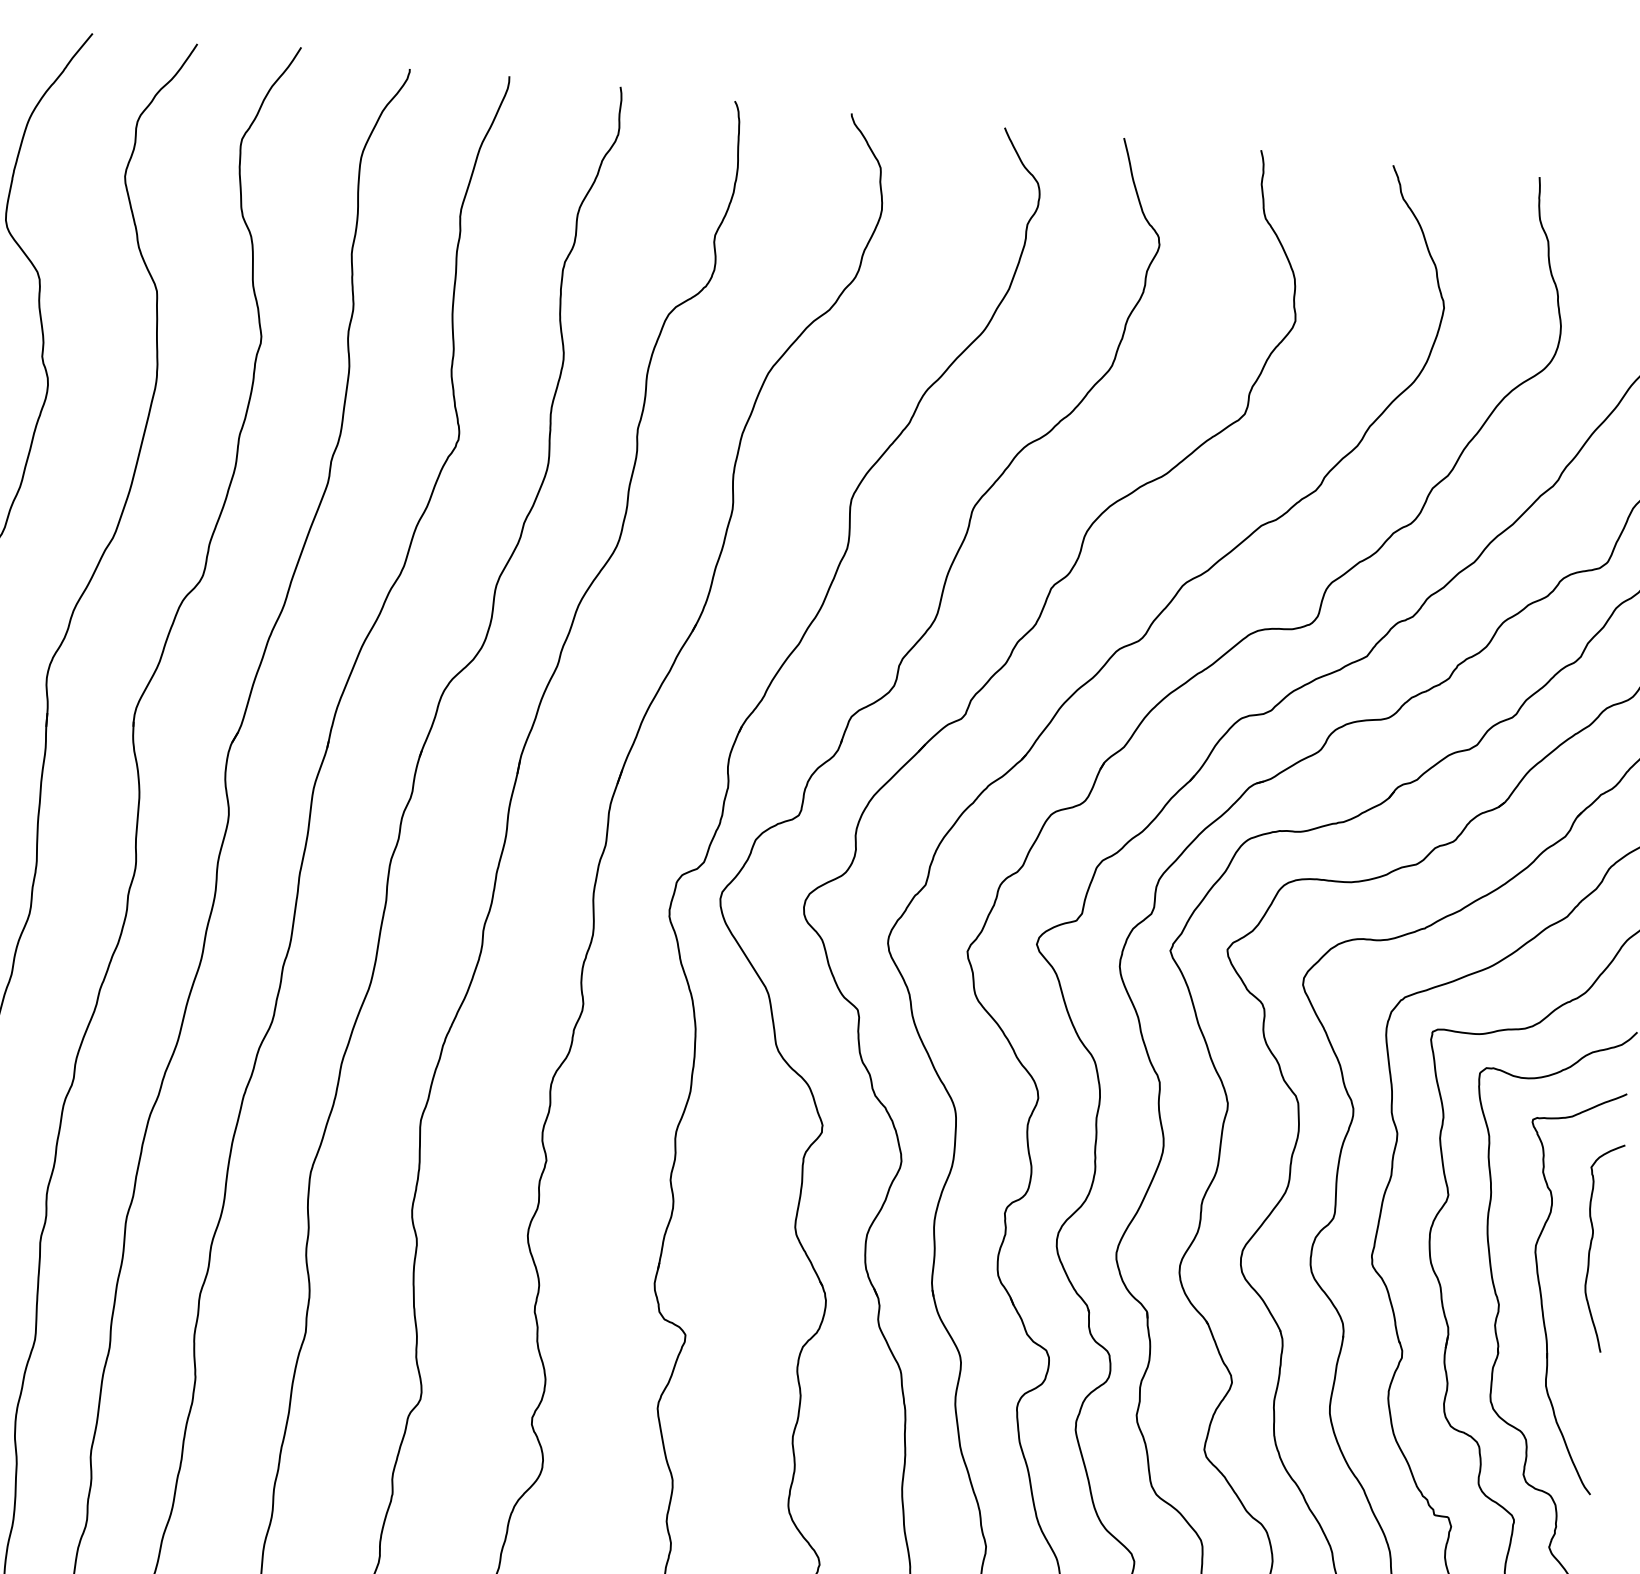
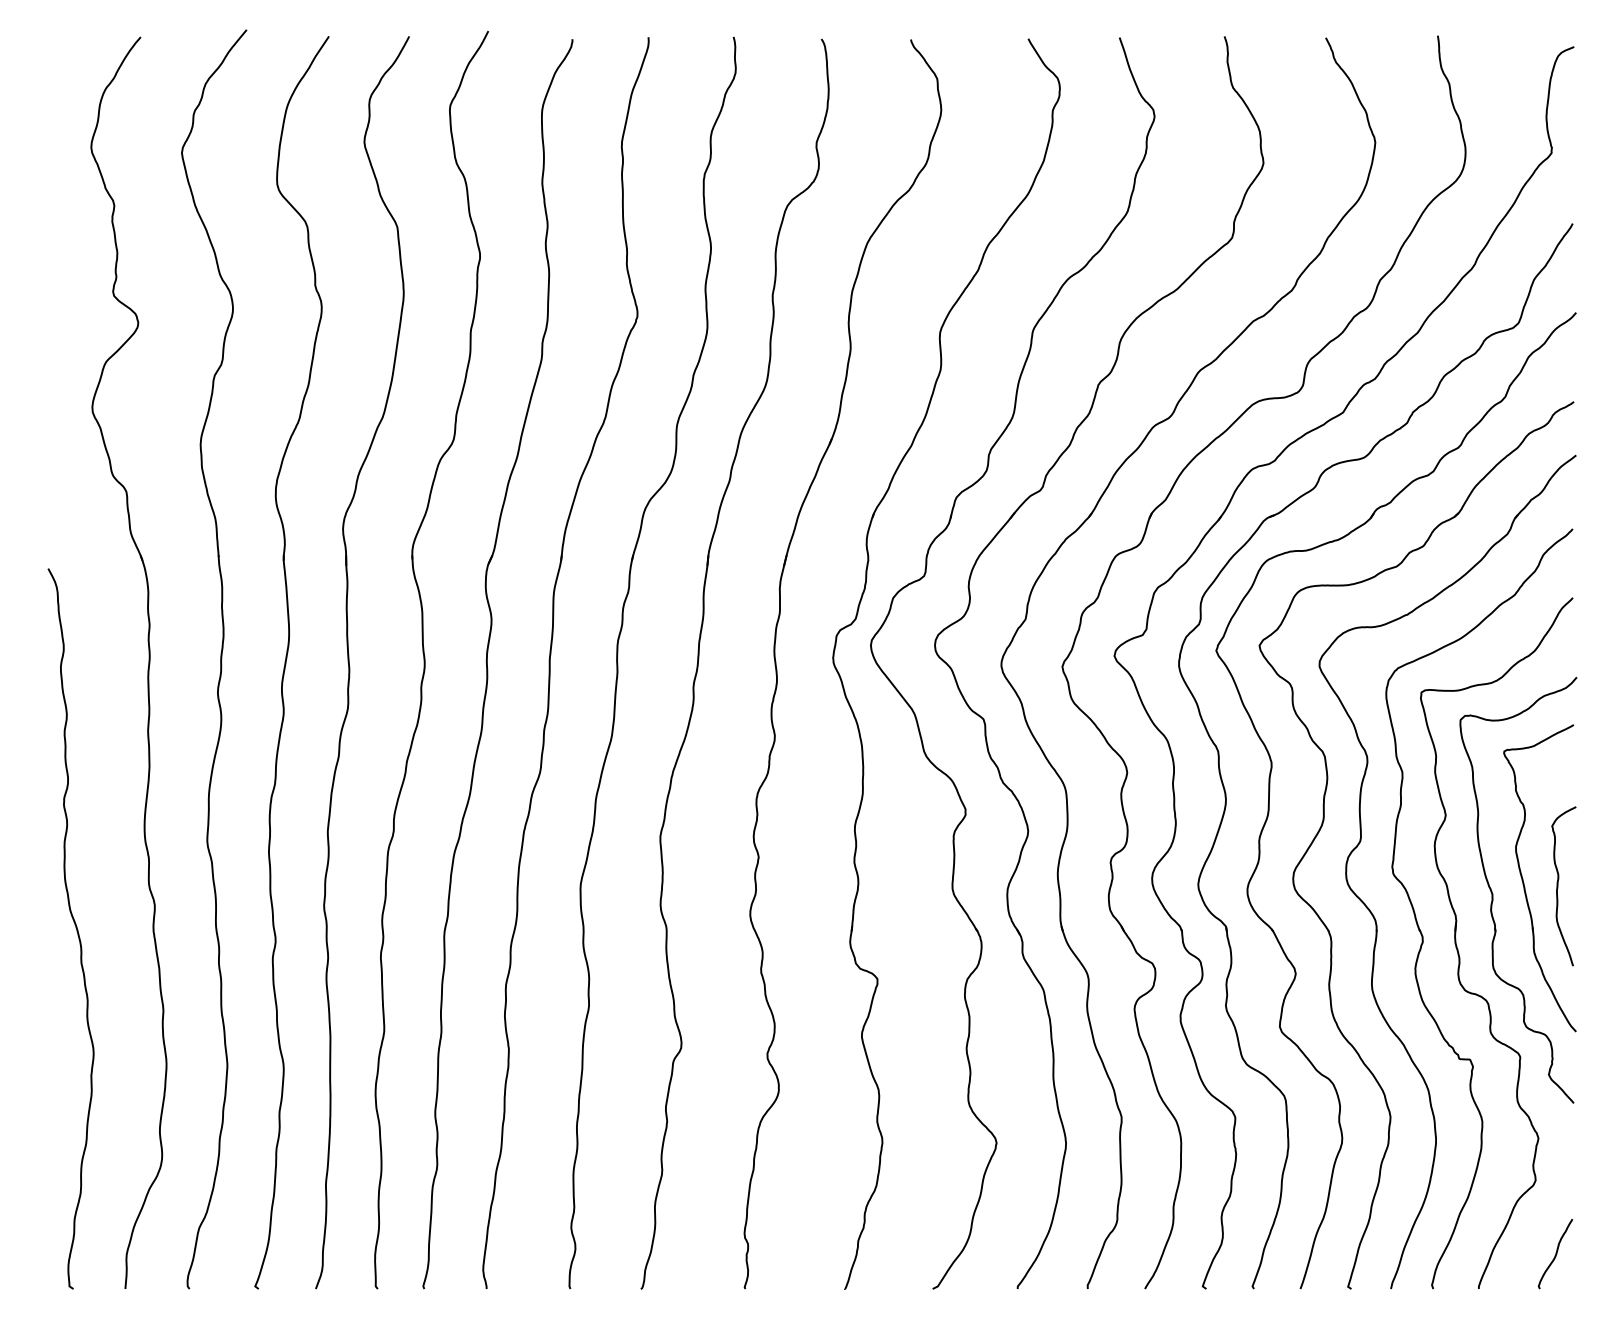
curve: (1591, 1246) -> (1558, 886), moved

